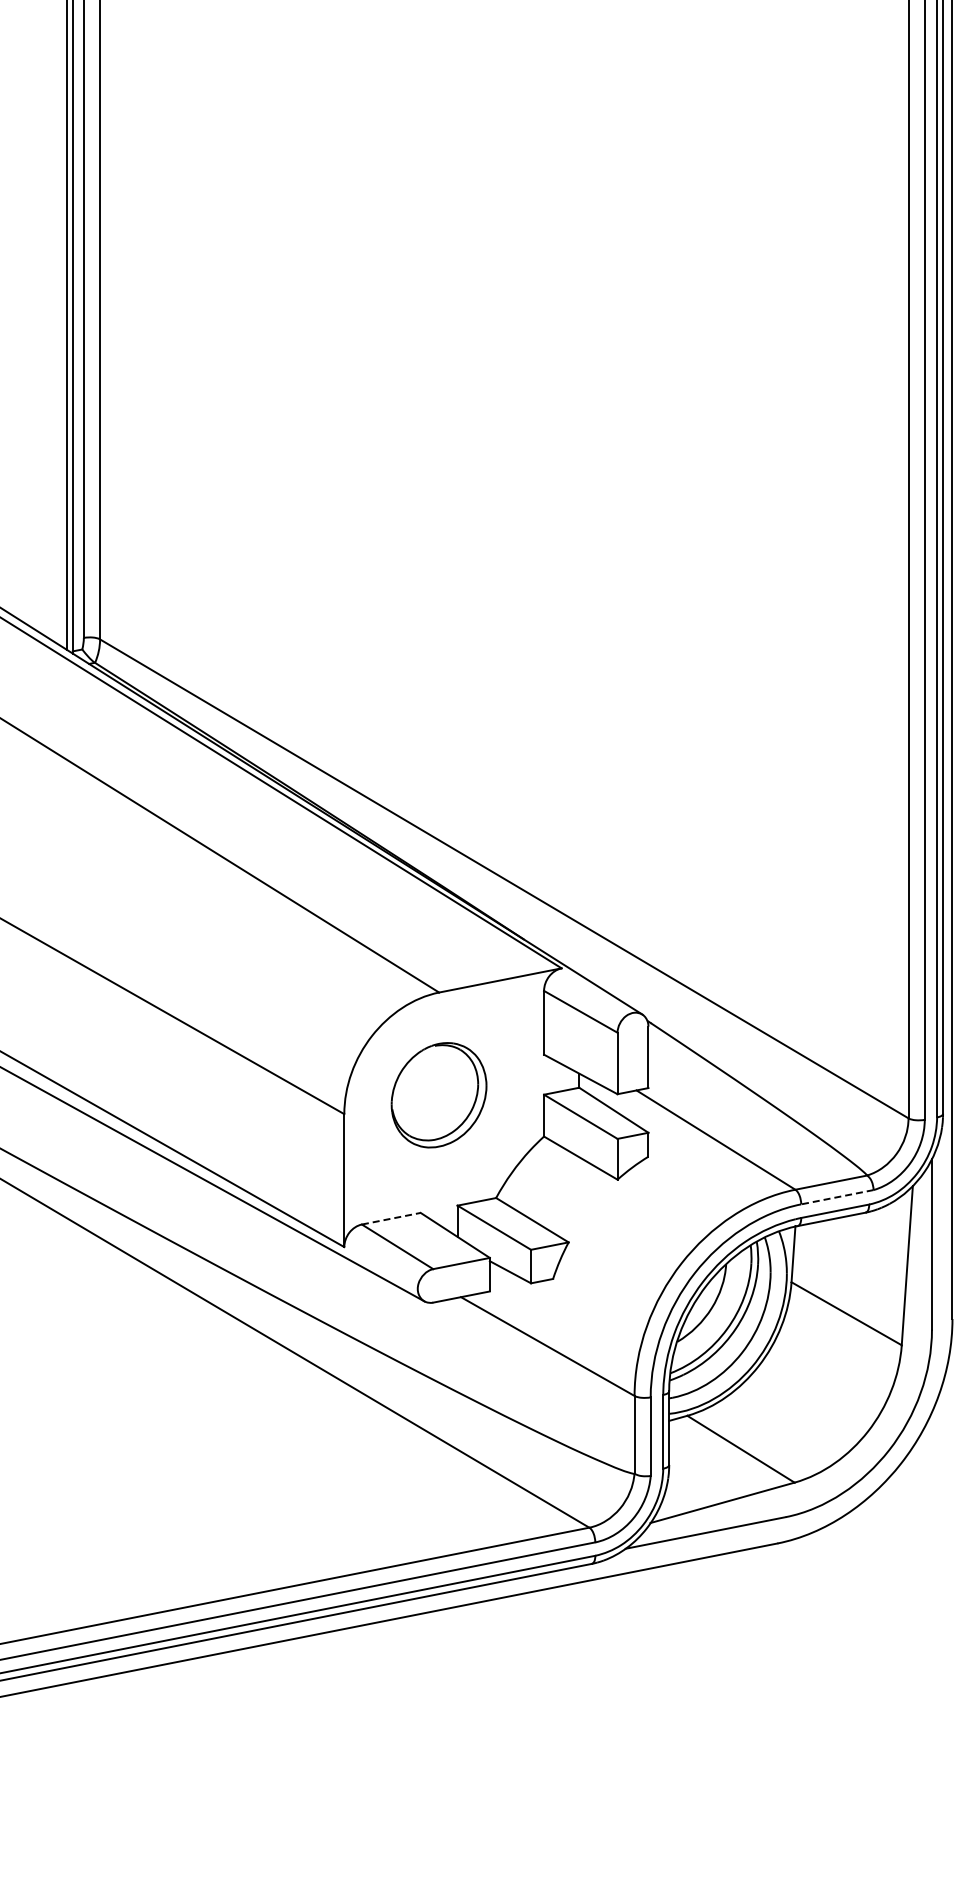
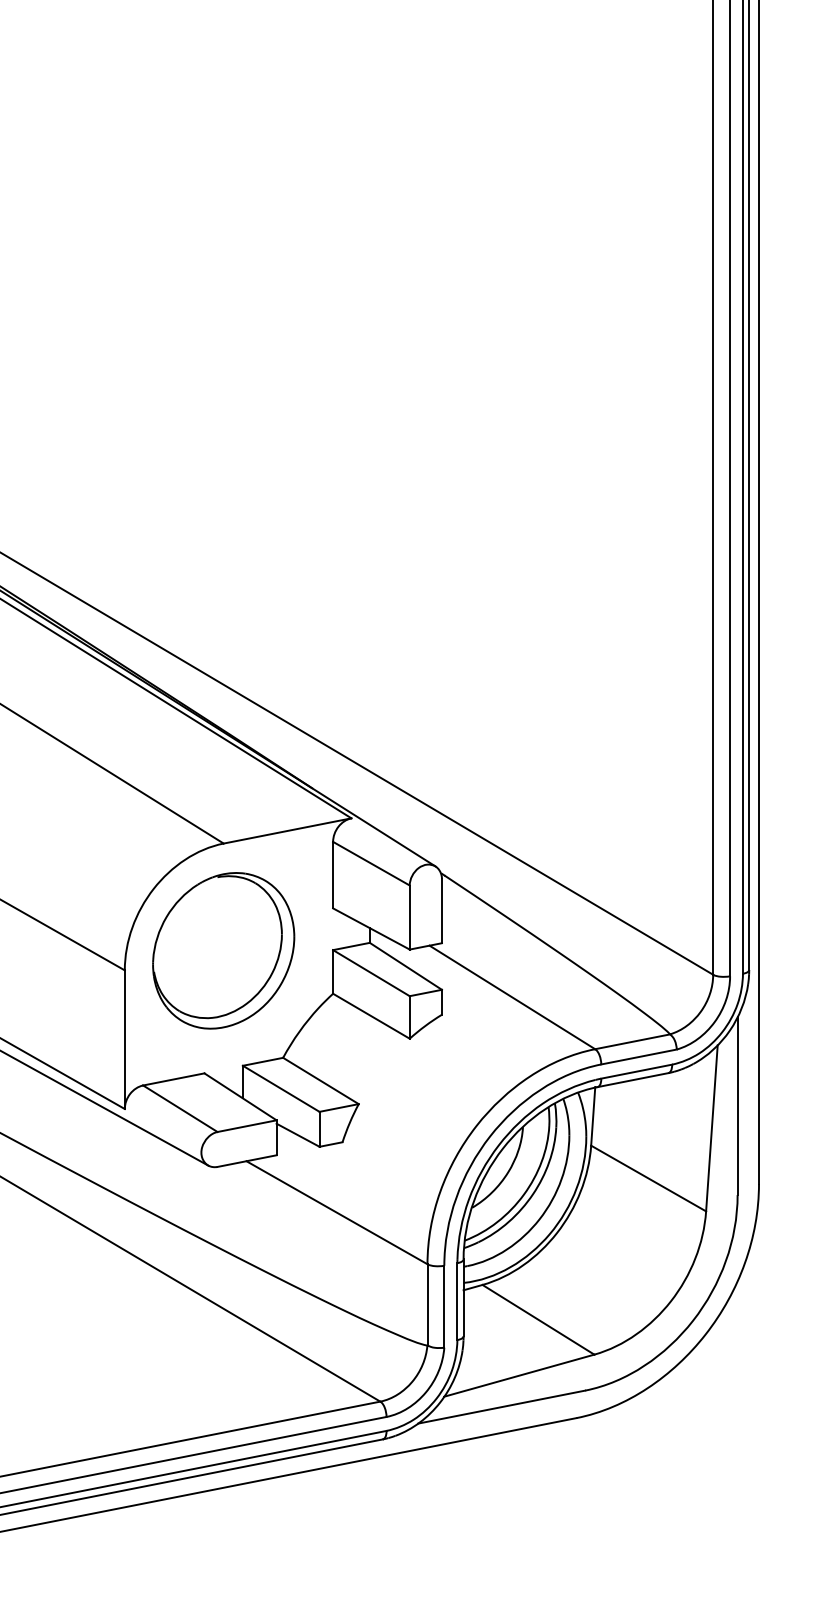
part: (438, 1094) -> (223, 949), size x1.43
line: (837, 1197) -> (639, 1057), dashed -> solid
line: (391, 1218) -> (174, 1079), dashed -> solid

